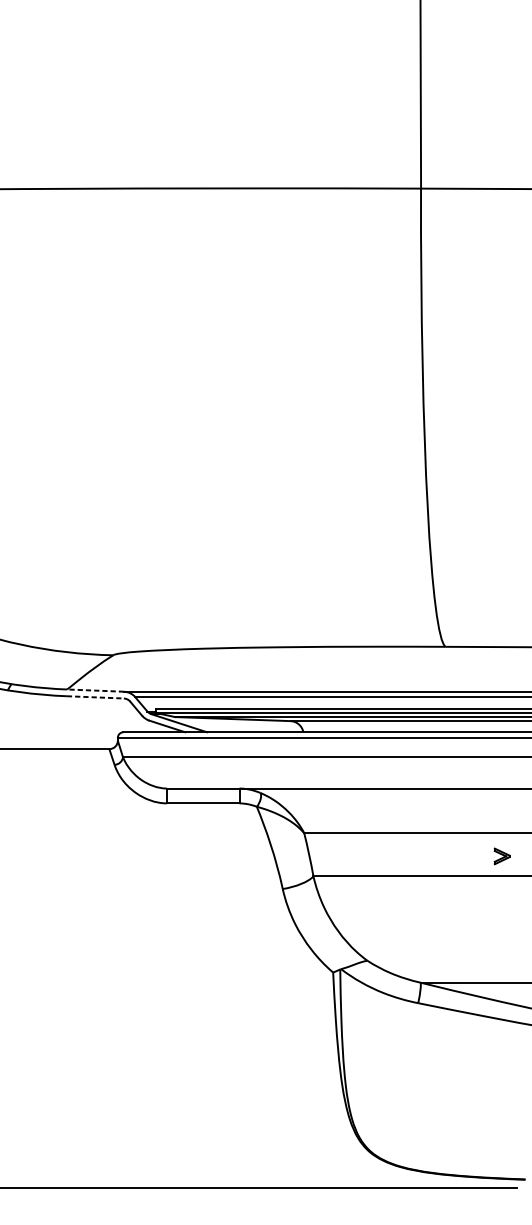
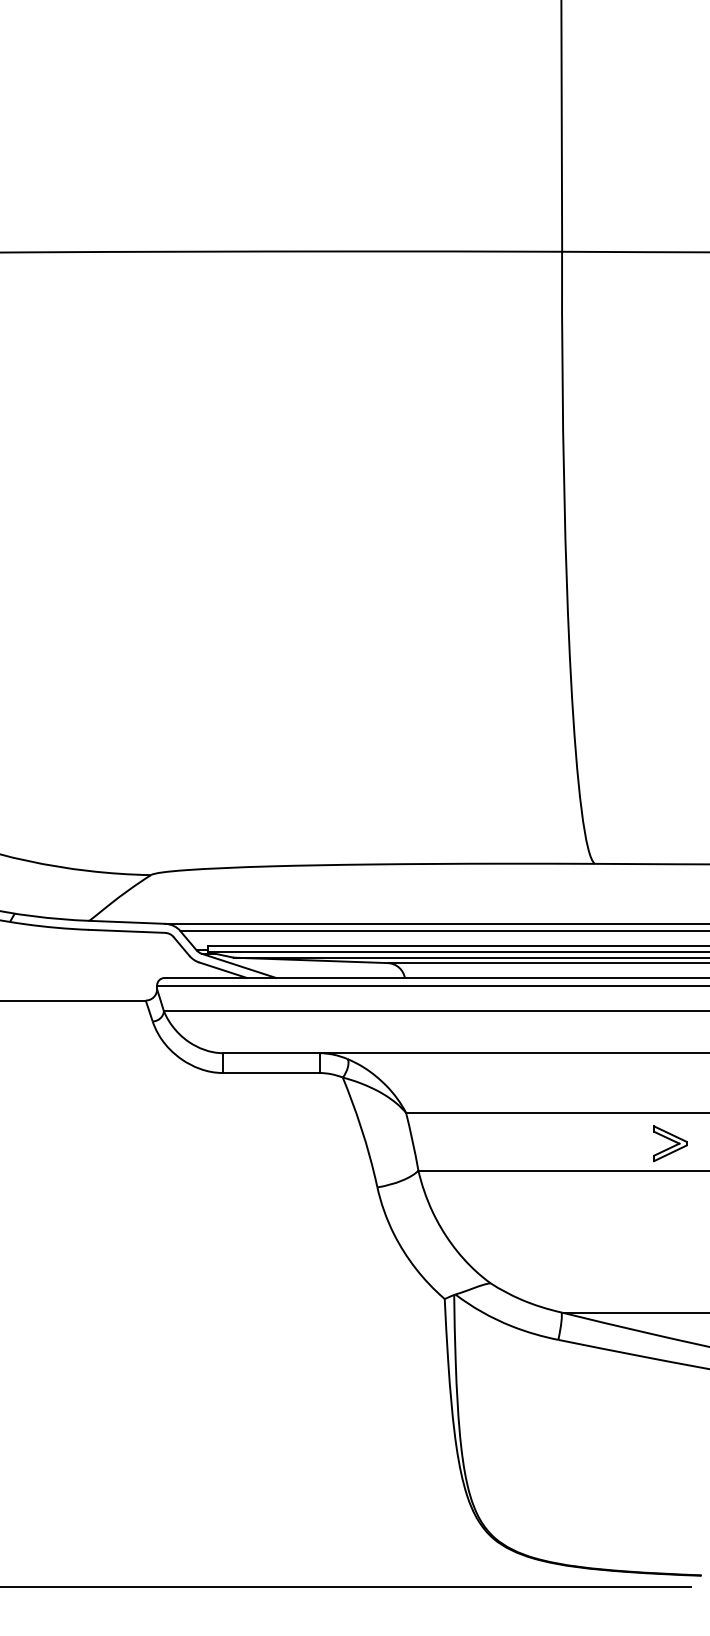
line: (94, 690) -> (126, 922), dashed -> solid
line: (95, 697) -> (127, 931), dashed -> solid
part: (502, 856) -> (670, 1143), size x1.67

